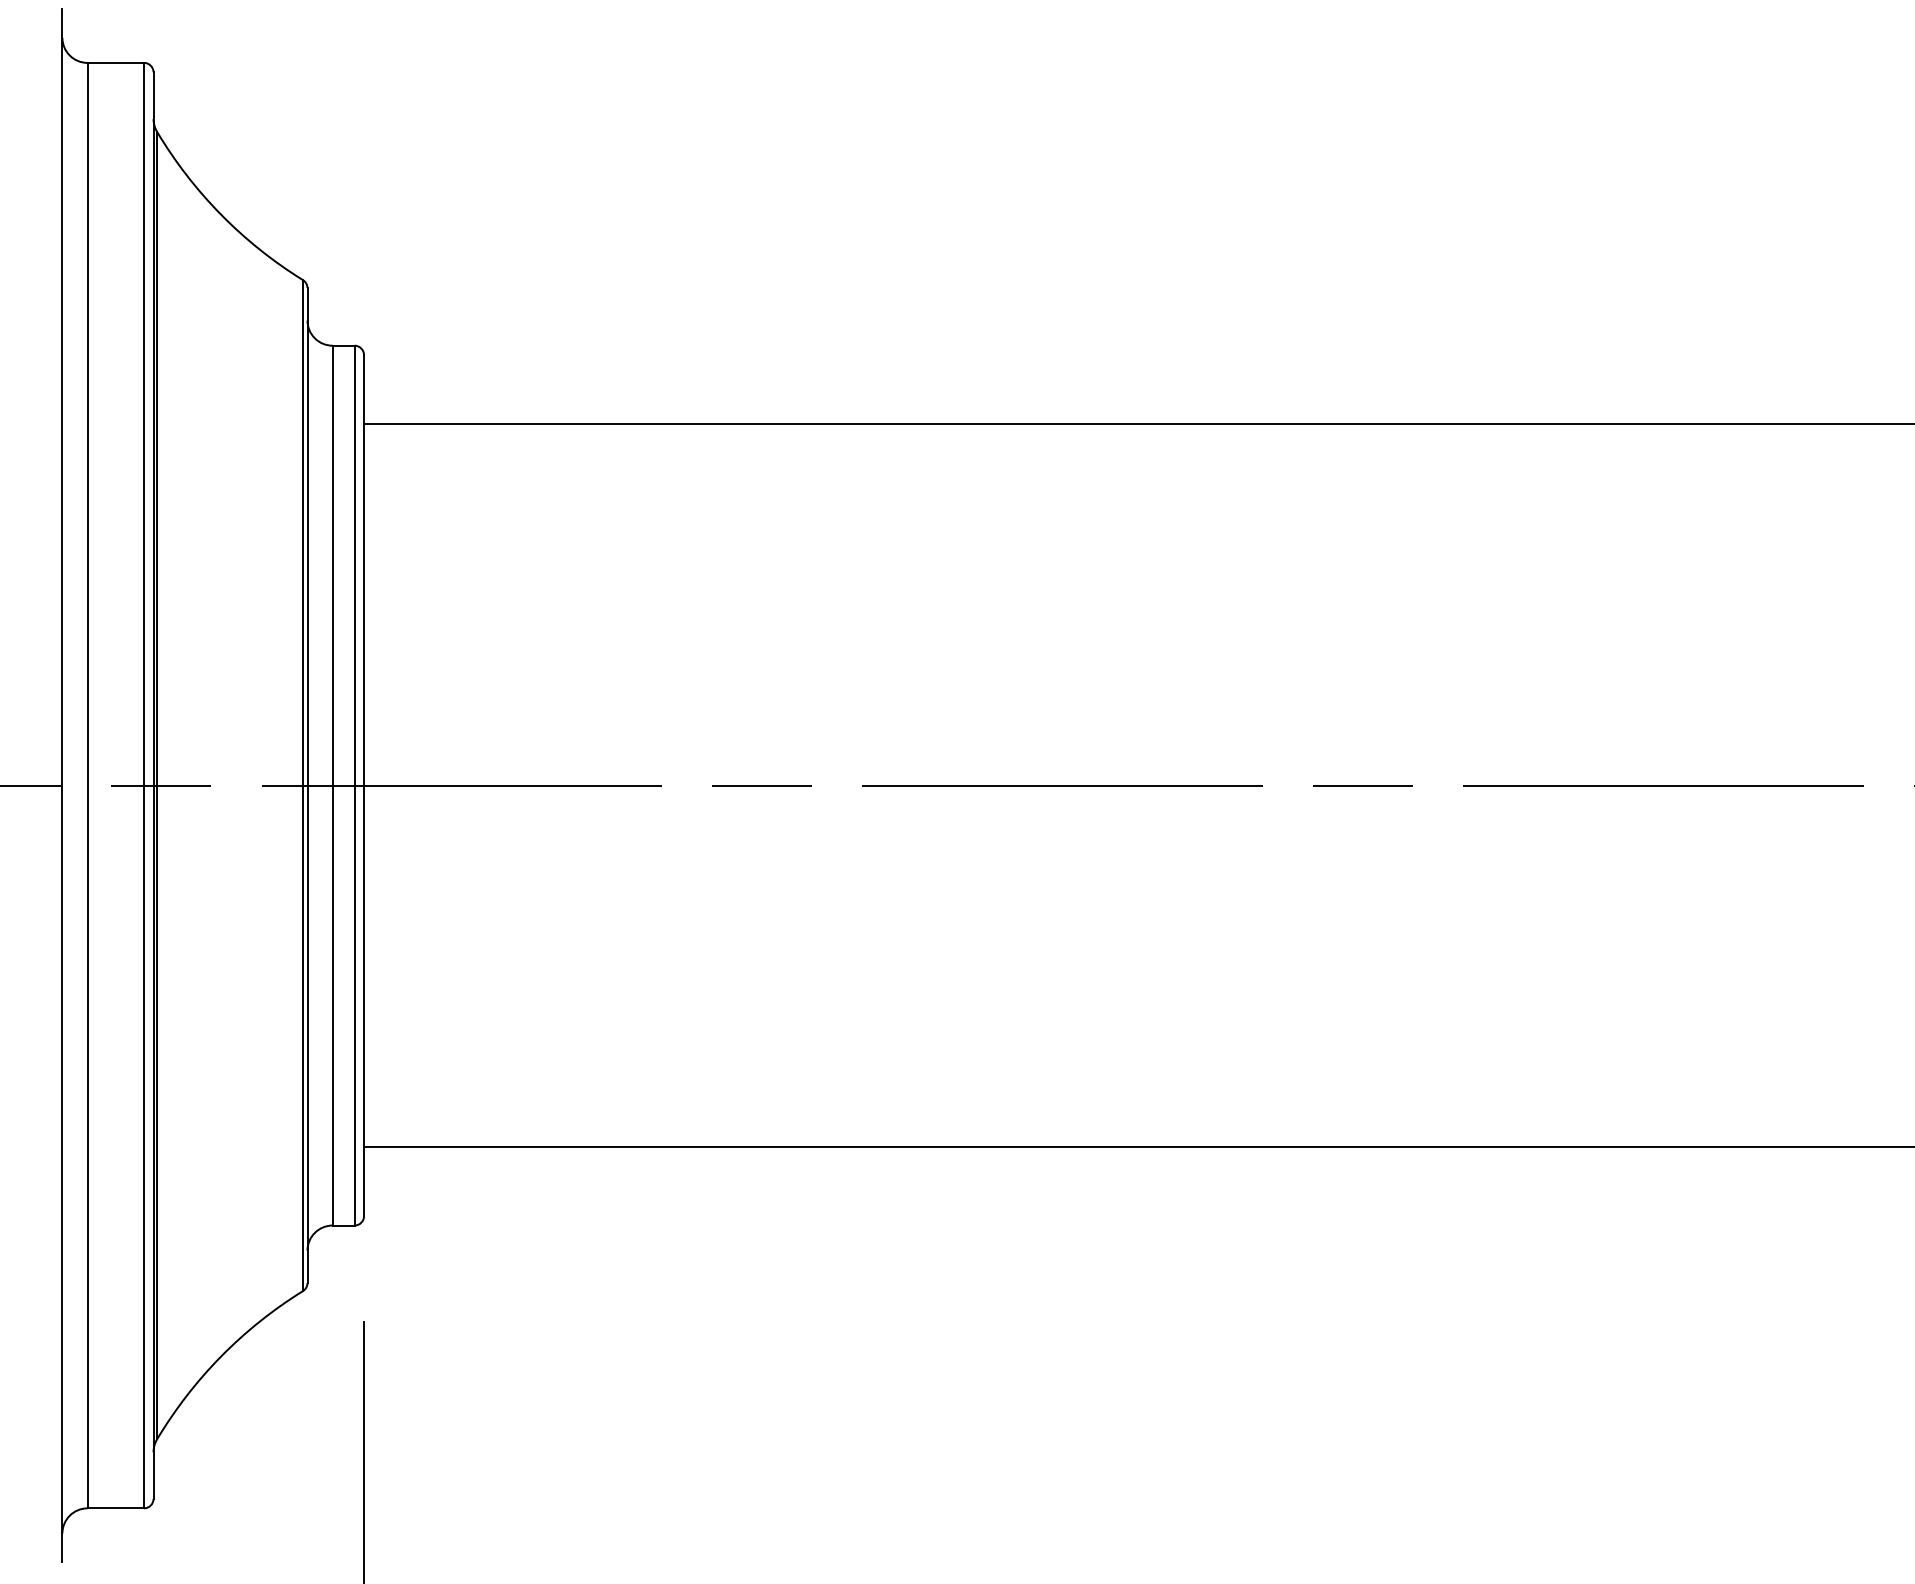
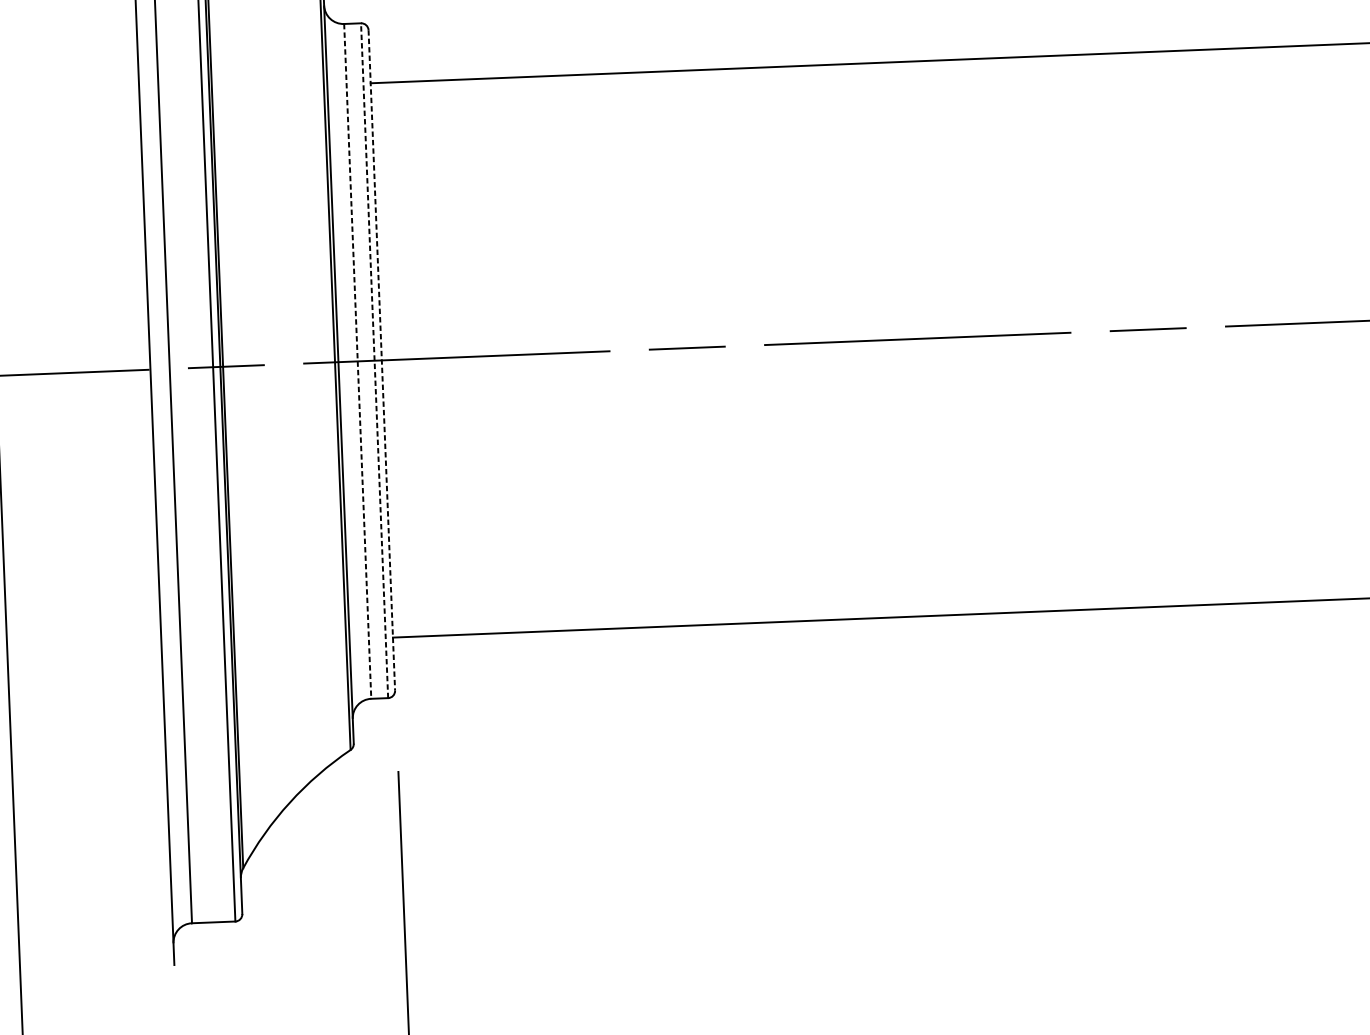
line: (332, 785) -> (357, 361), solid -> dashed
line: (354, 785) -> (374, 360), solid -> dashed
line: (364, 786) -> (382, 361), solid -> dashed

